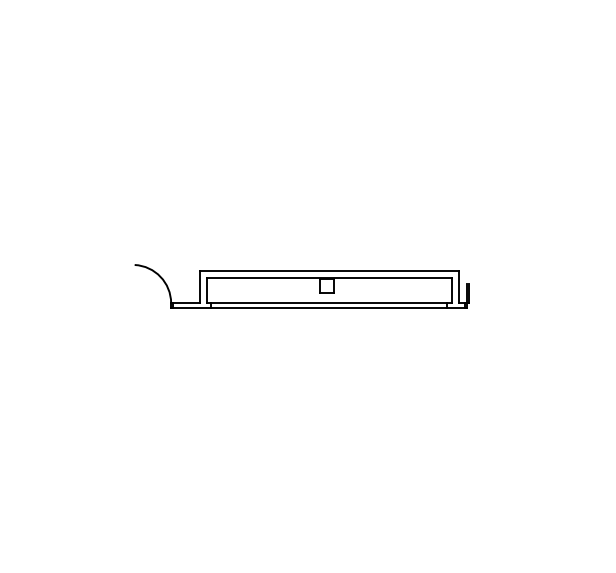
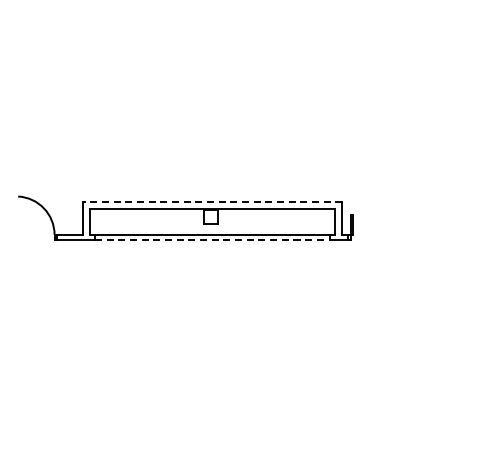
line: (329, 270) -> (212, 202), solid -> dashed
line: (329, 308) -> (212, 240), solid -> dashed

